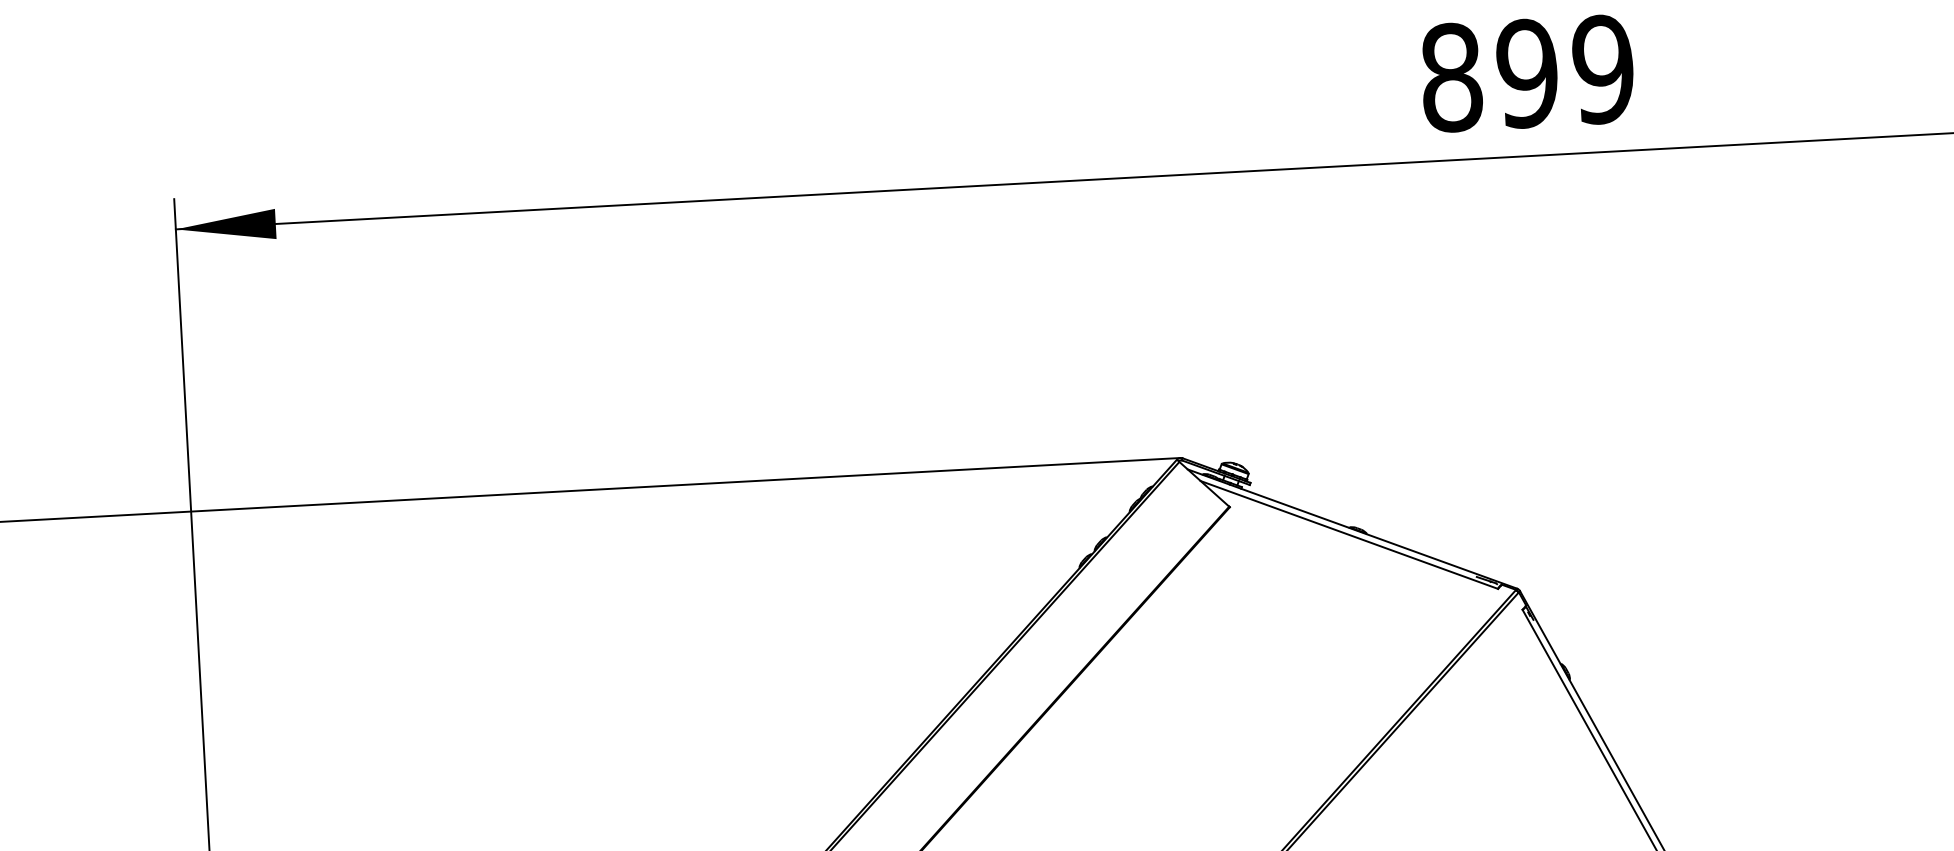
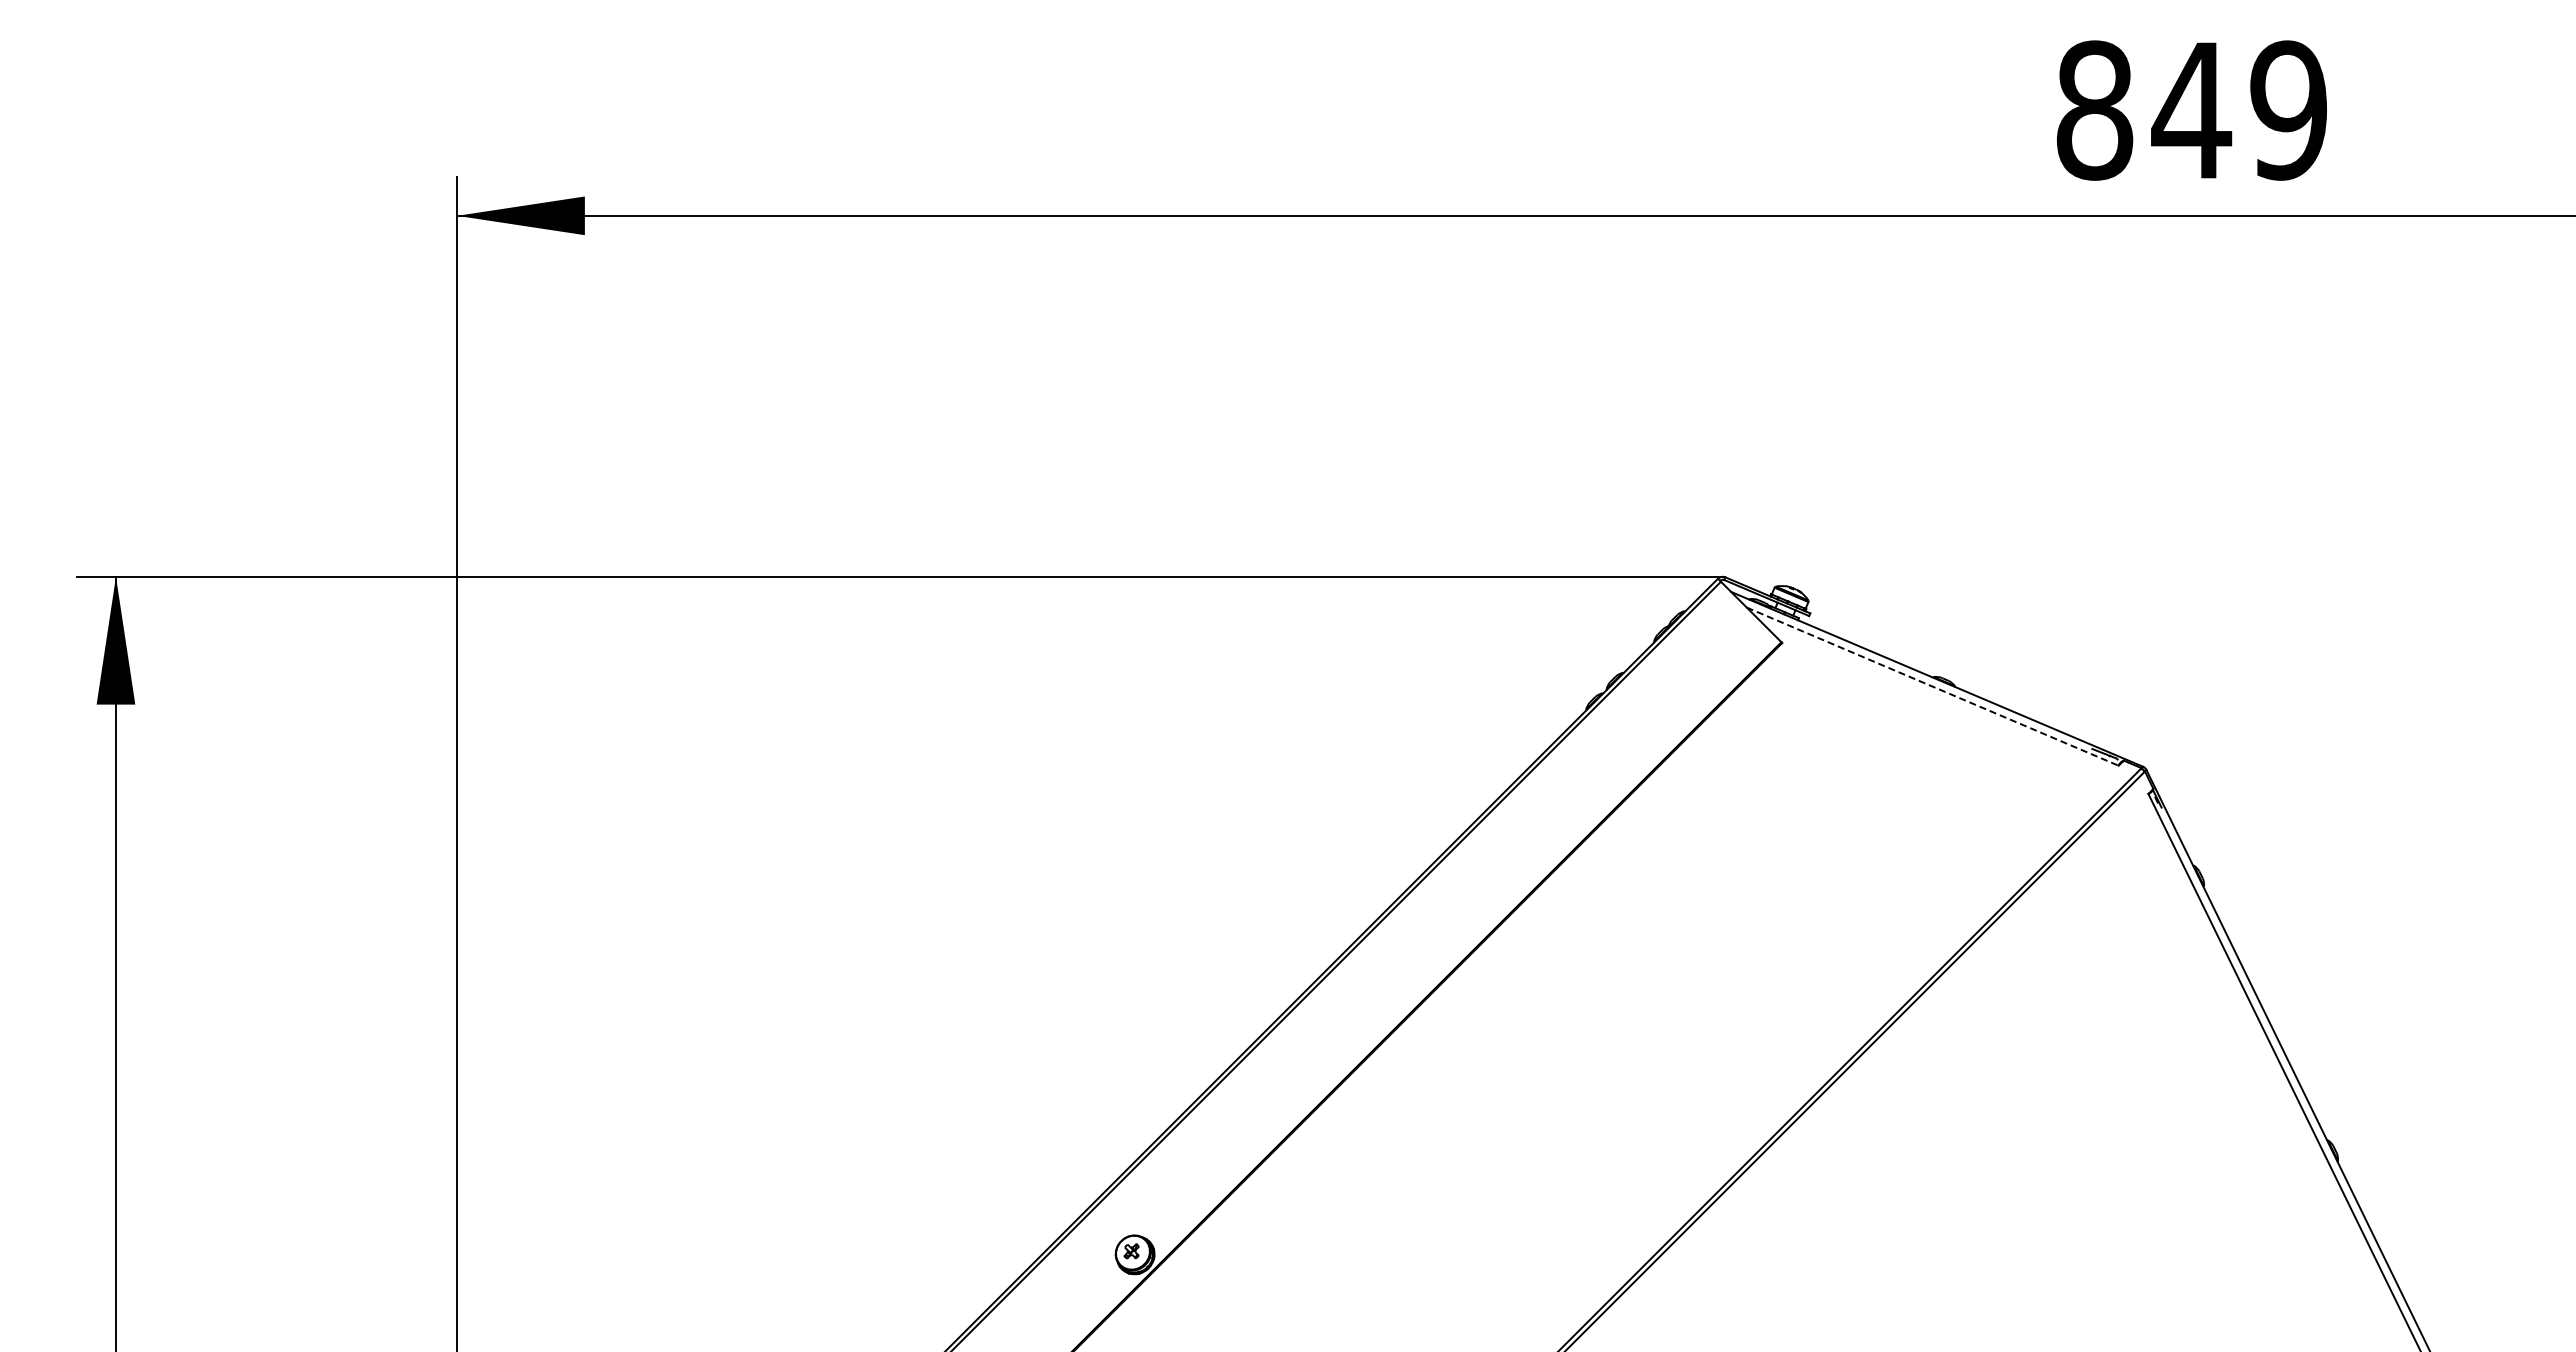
text: (1527, 73) -> (2191, 110), 899 -> 849
line: (1349, 534) -> (1933, 686), solid -> dashed

